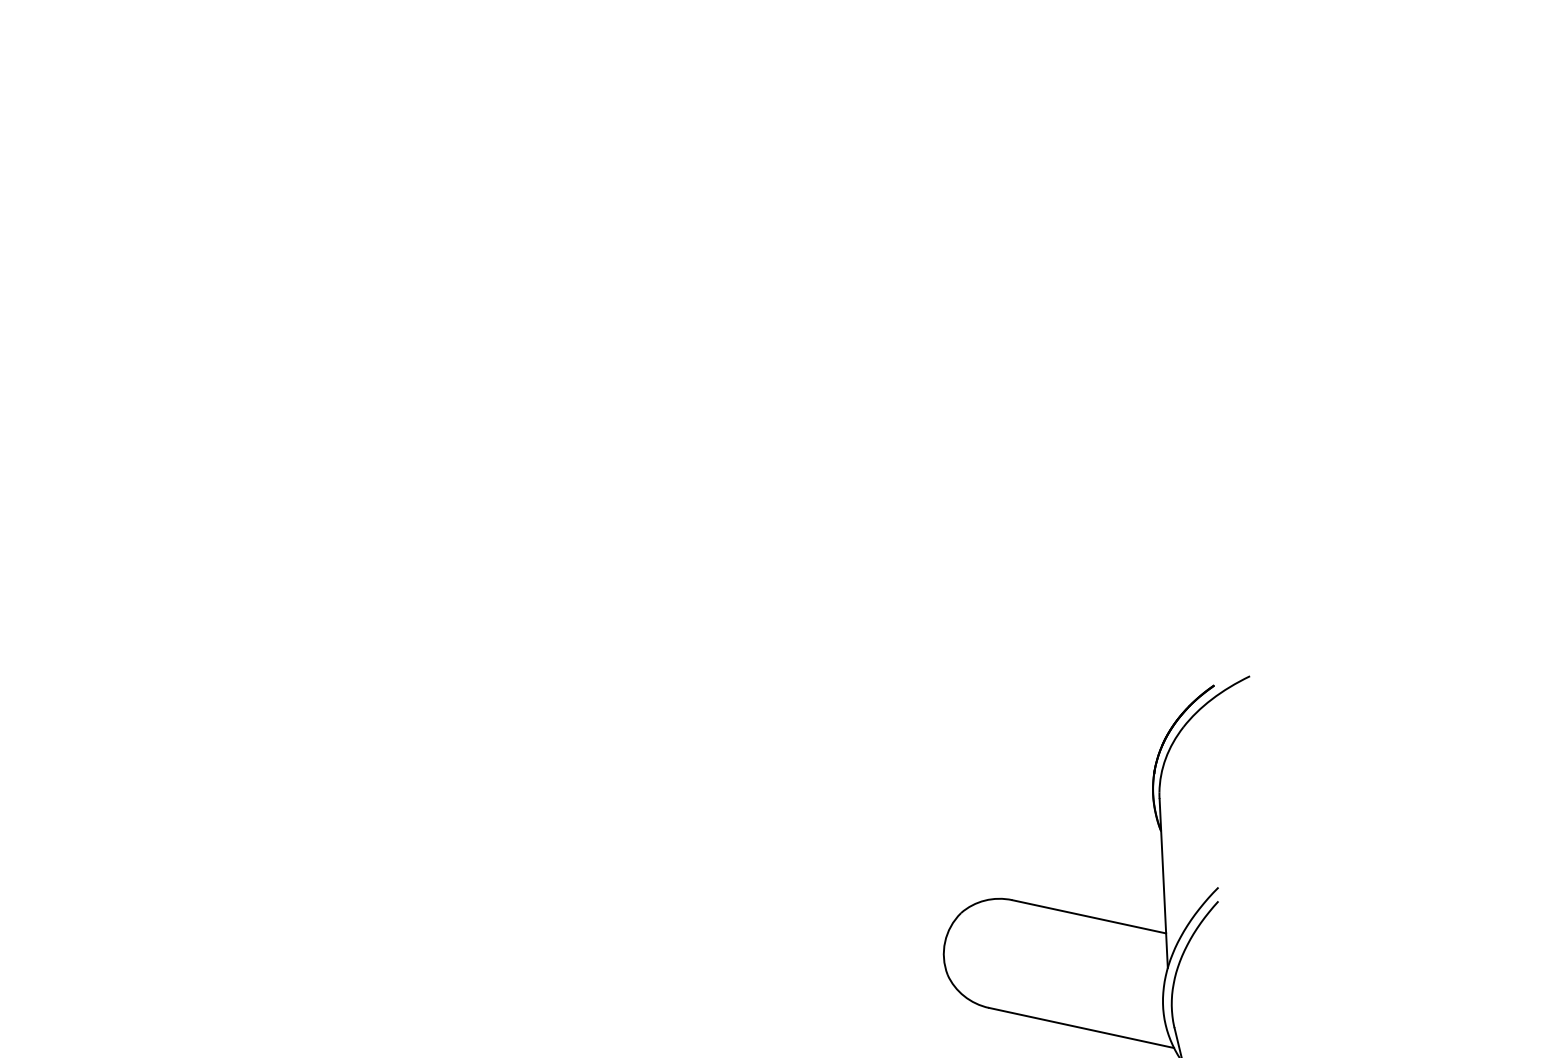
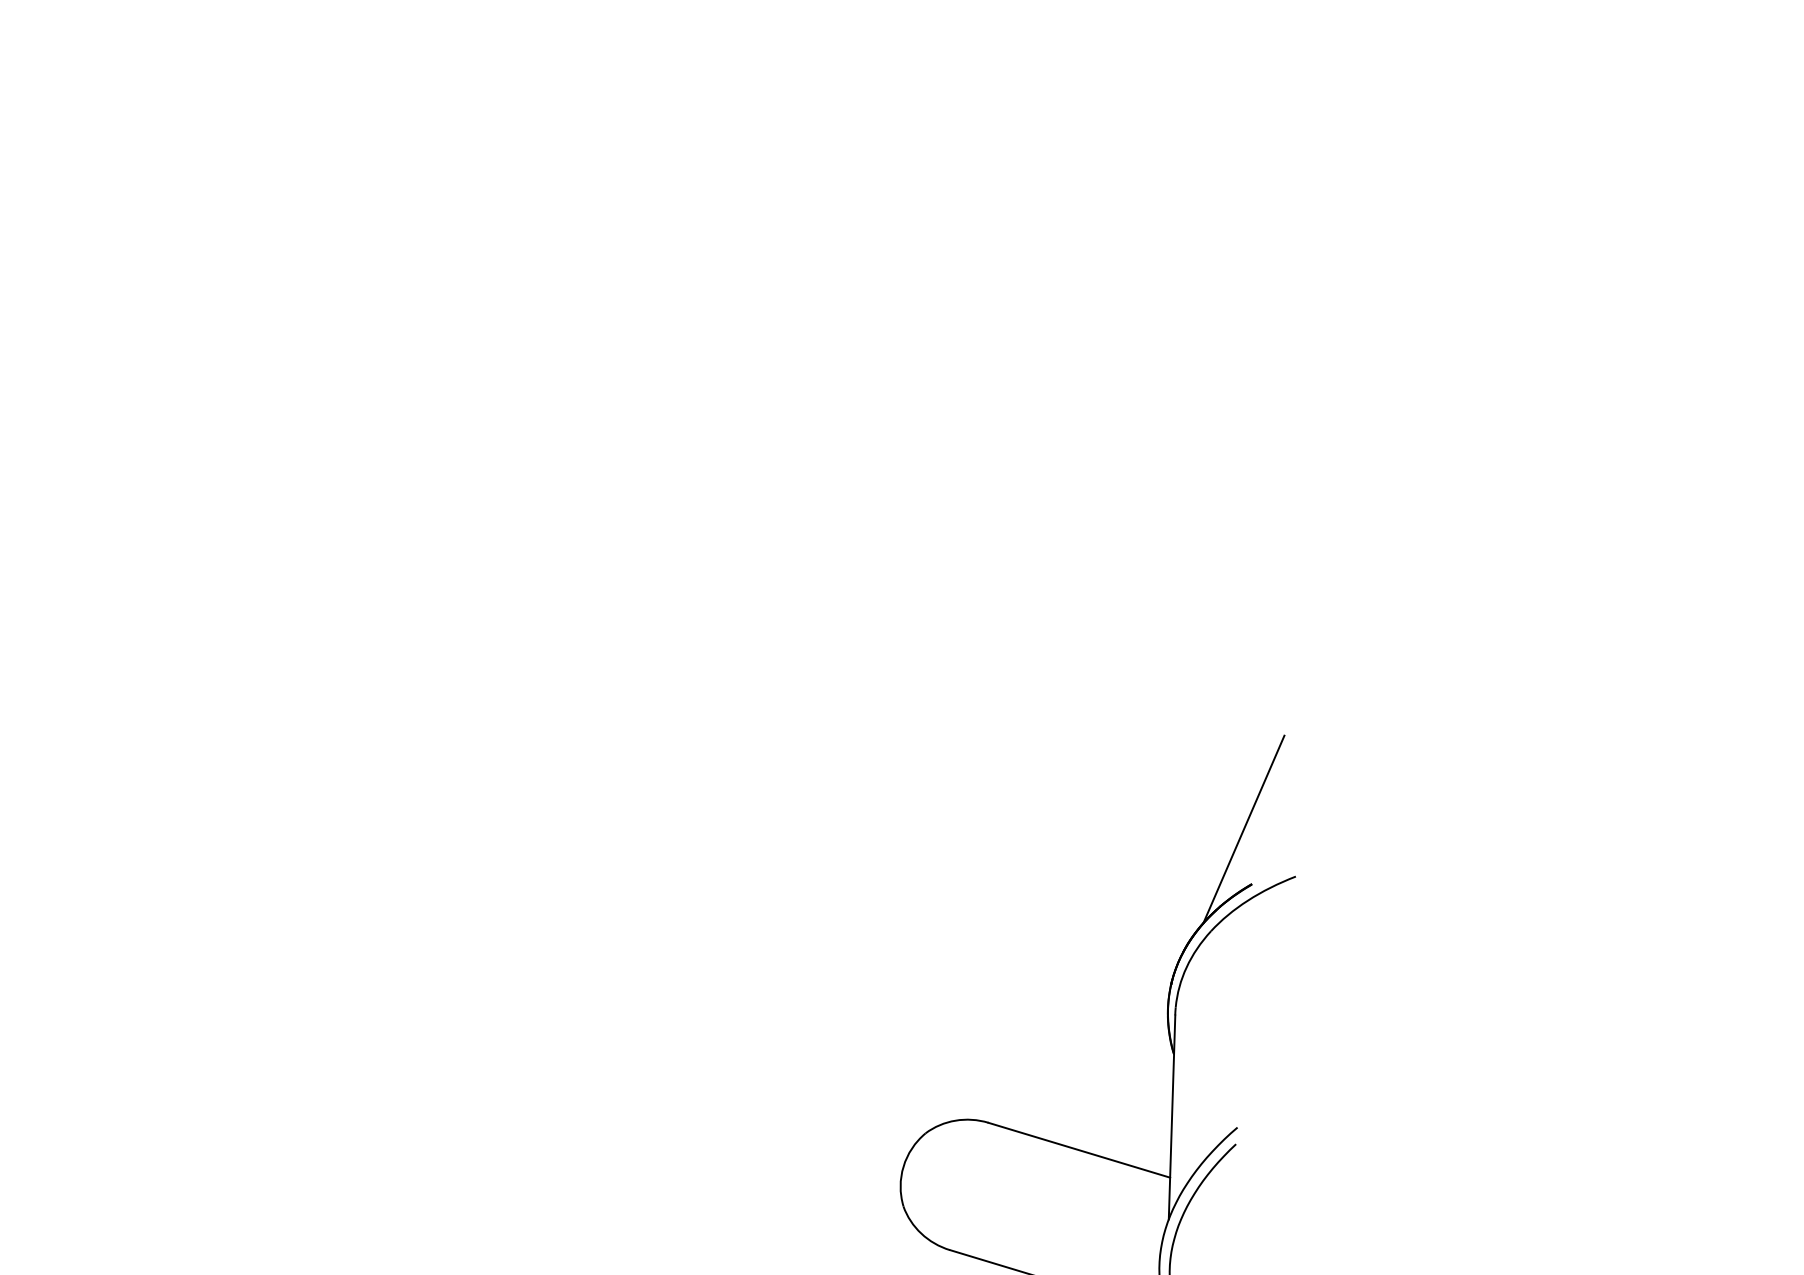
line: (1203, 640) -> (1243, 829), added

